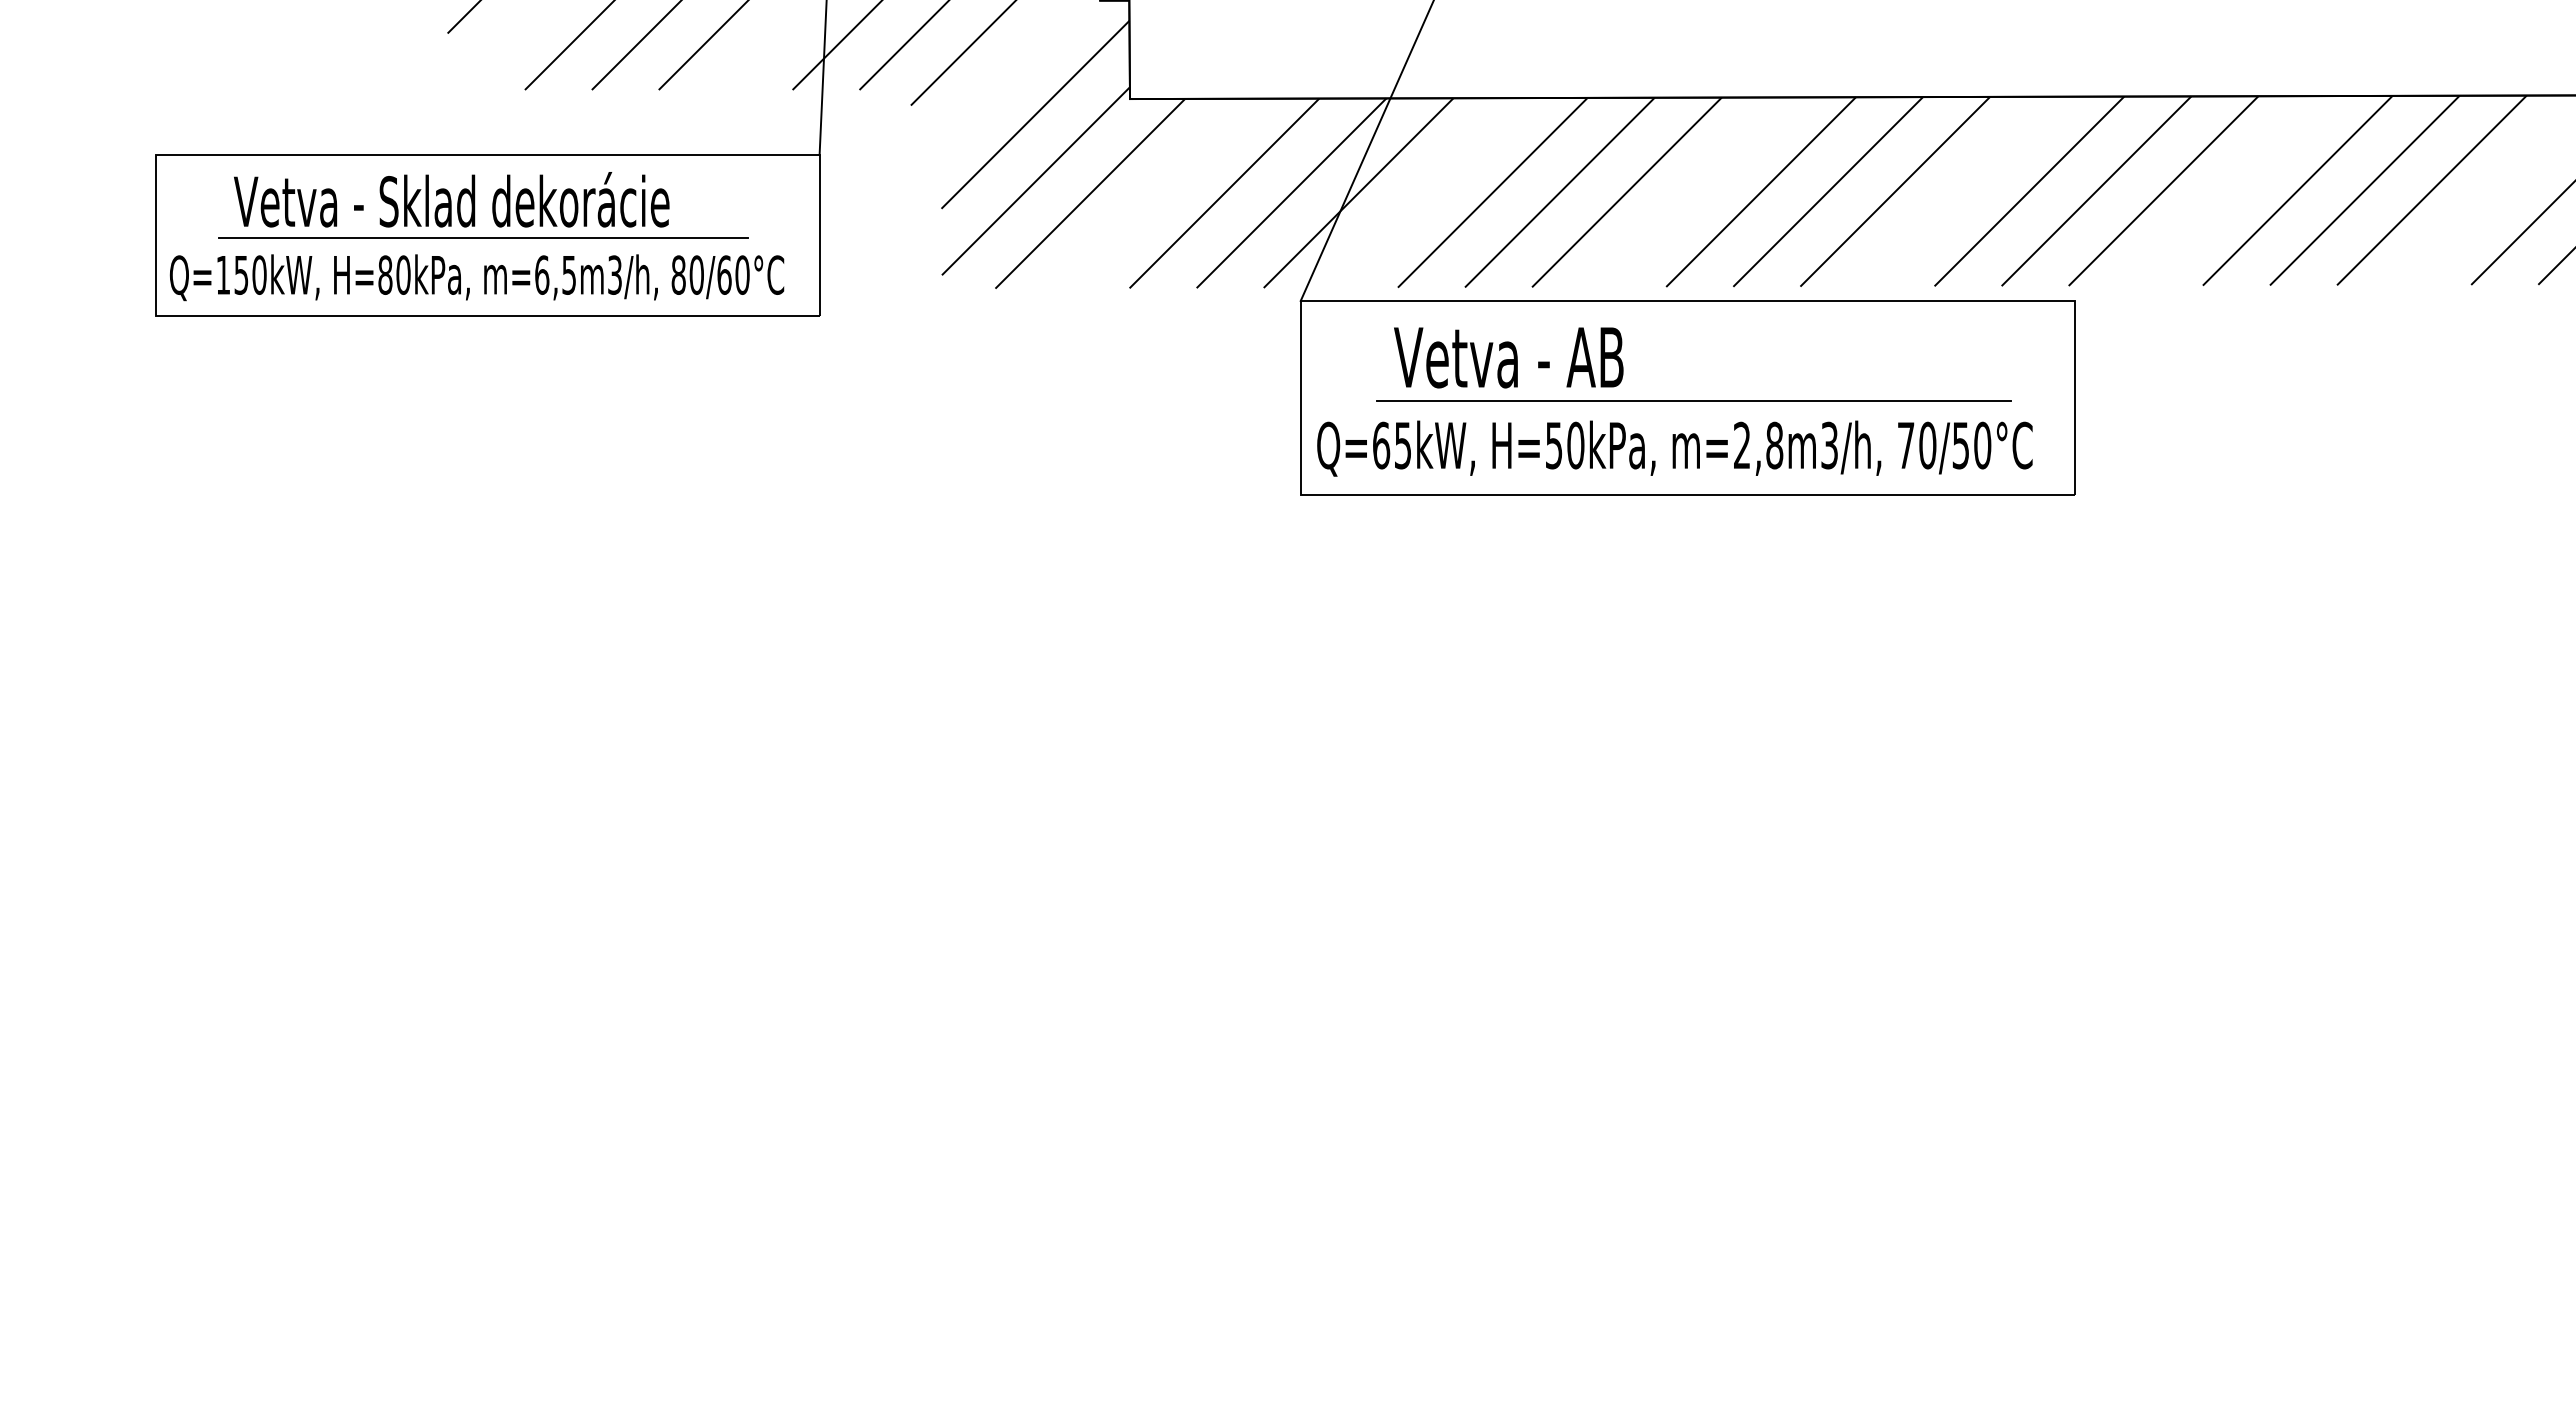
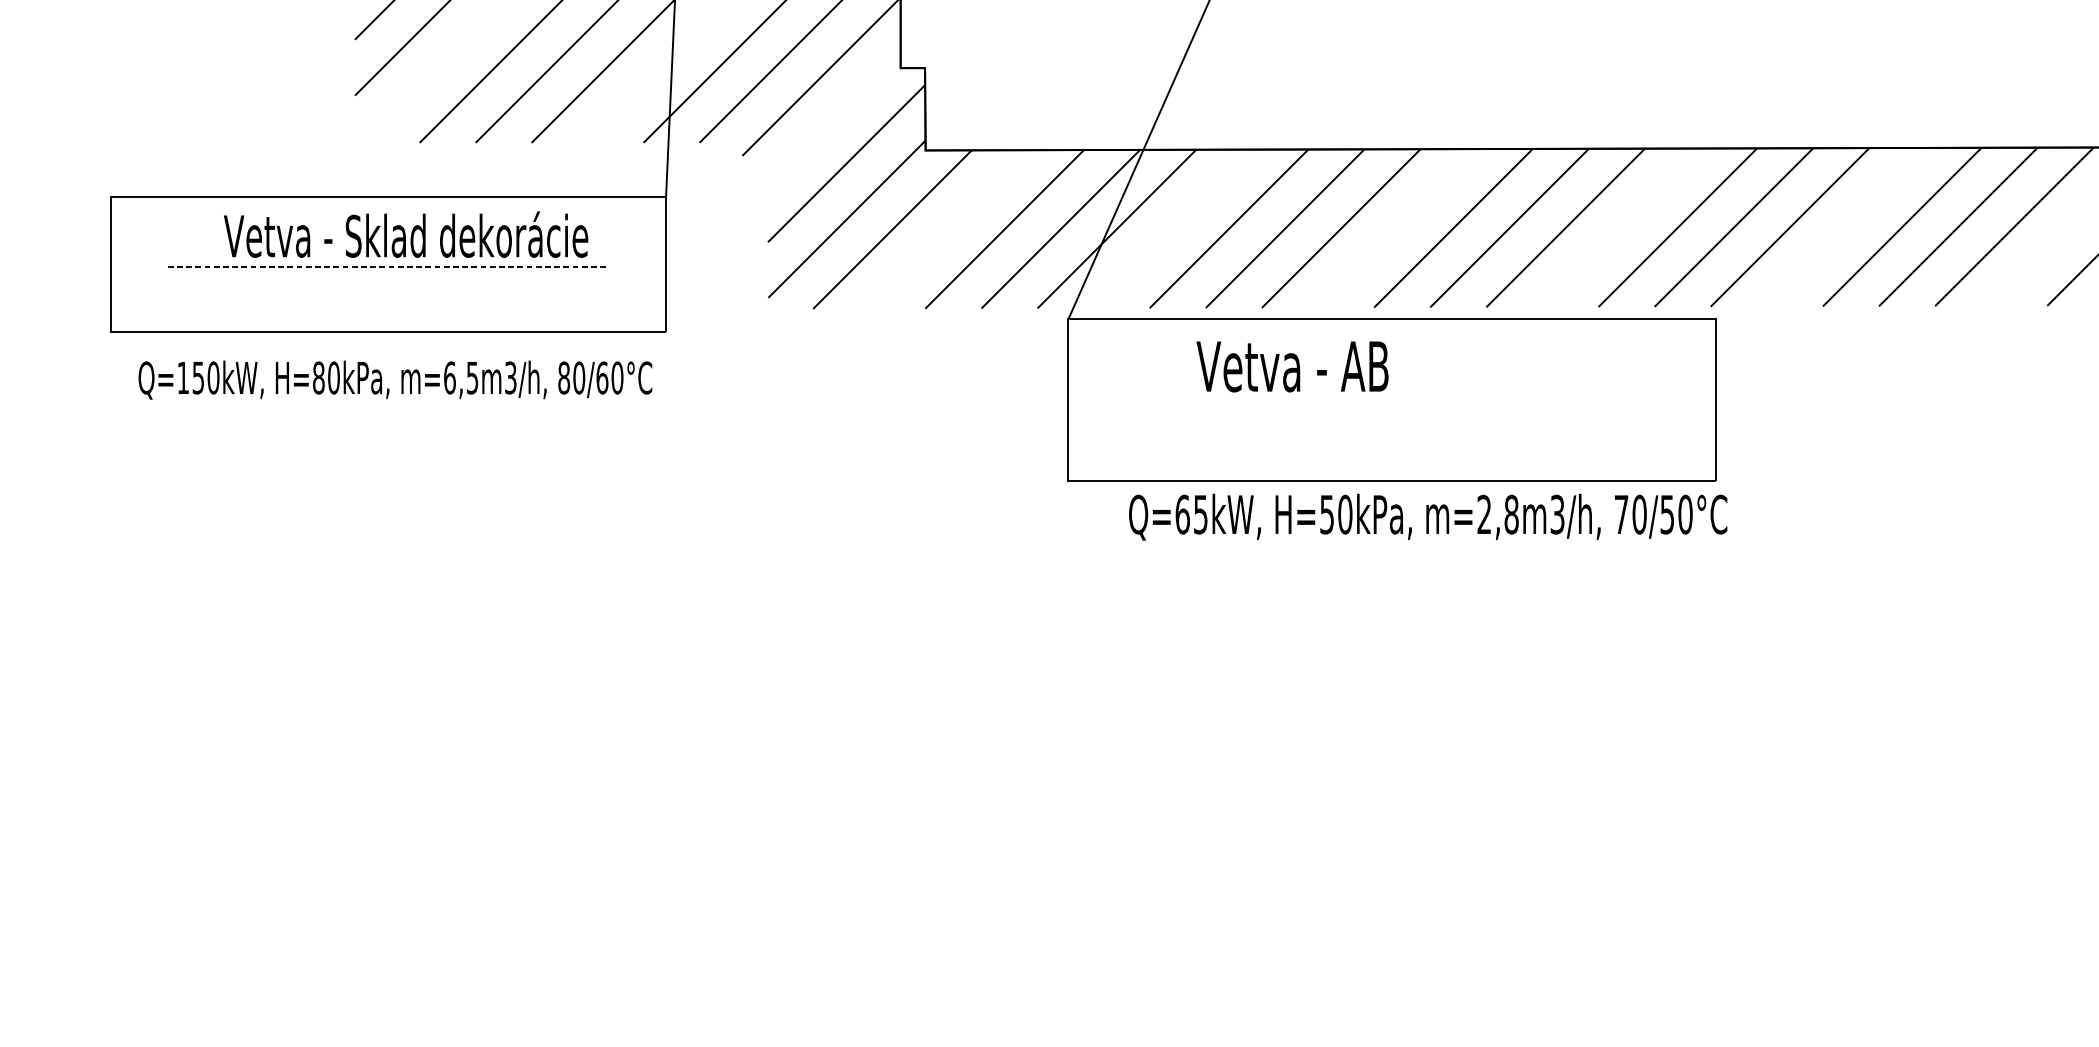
text: (451, 199) -> (405, 234), moved
line: (483, 238) -> (384, 267), solid -> dashed
text: (476, 277) -> (394, 379), moved
text: (1508, 357) -> (1292, 366), moved
line: (1693, 401) -> (1396, 403), removed
text: (1674, 448) -> (1427, 517), moved

